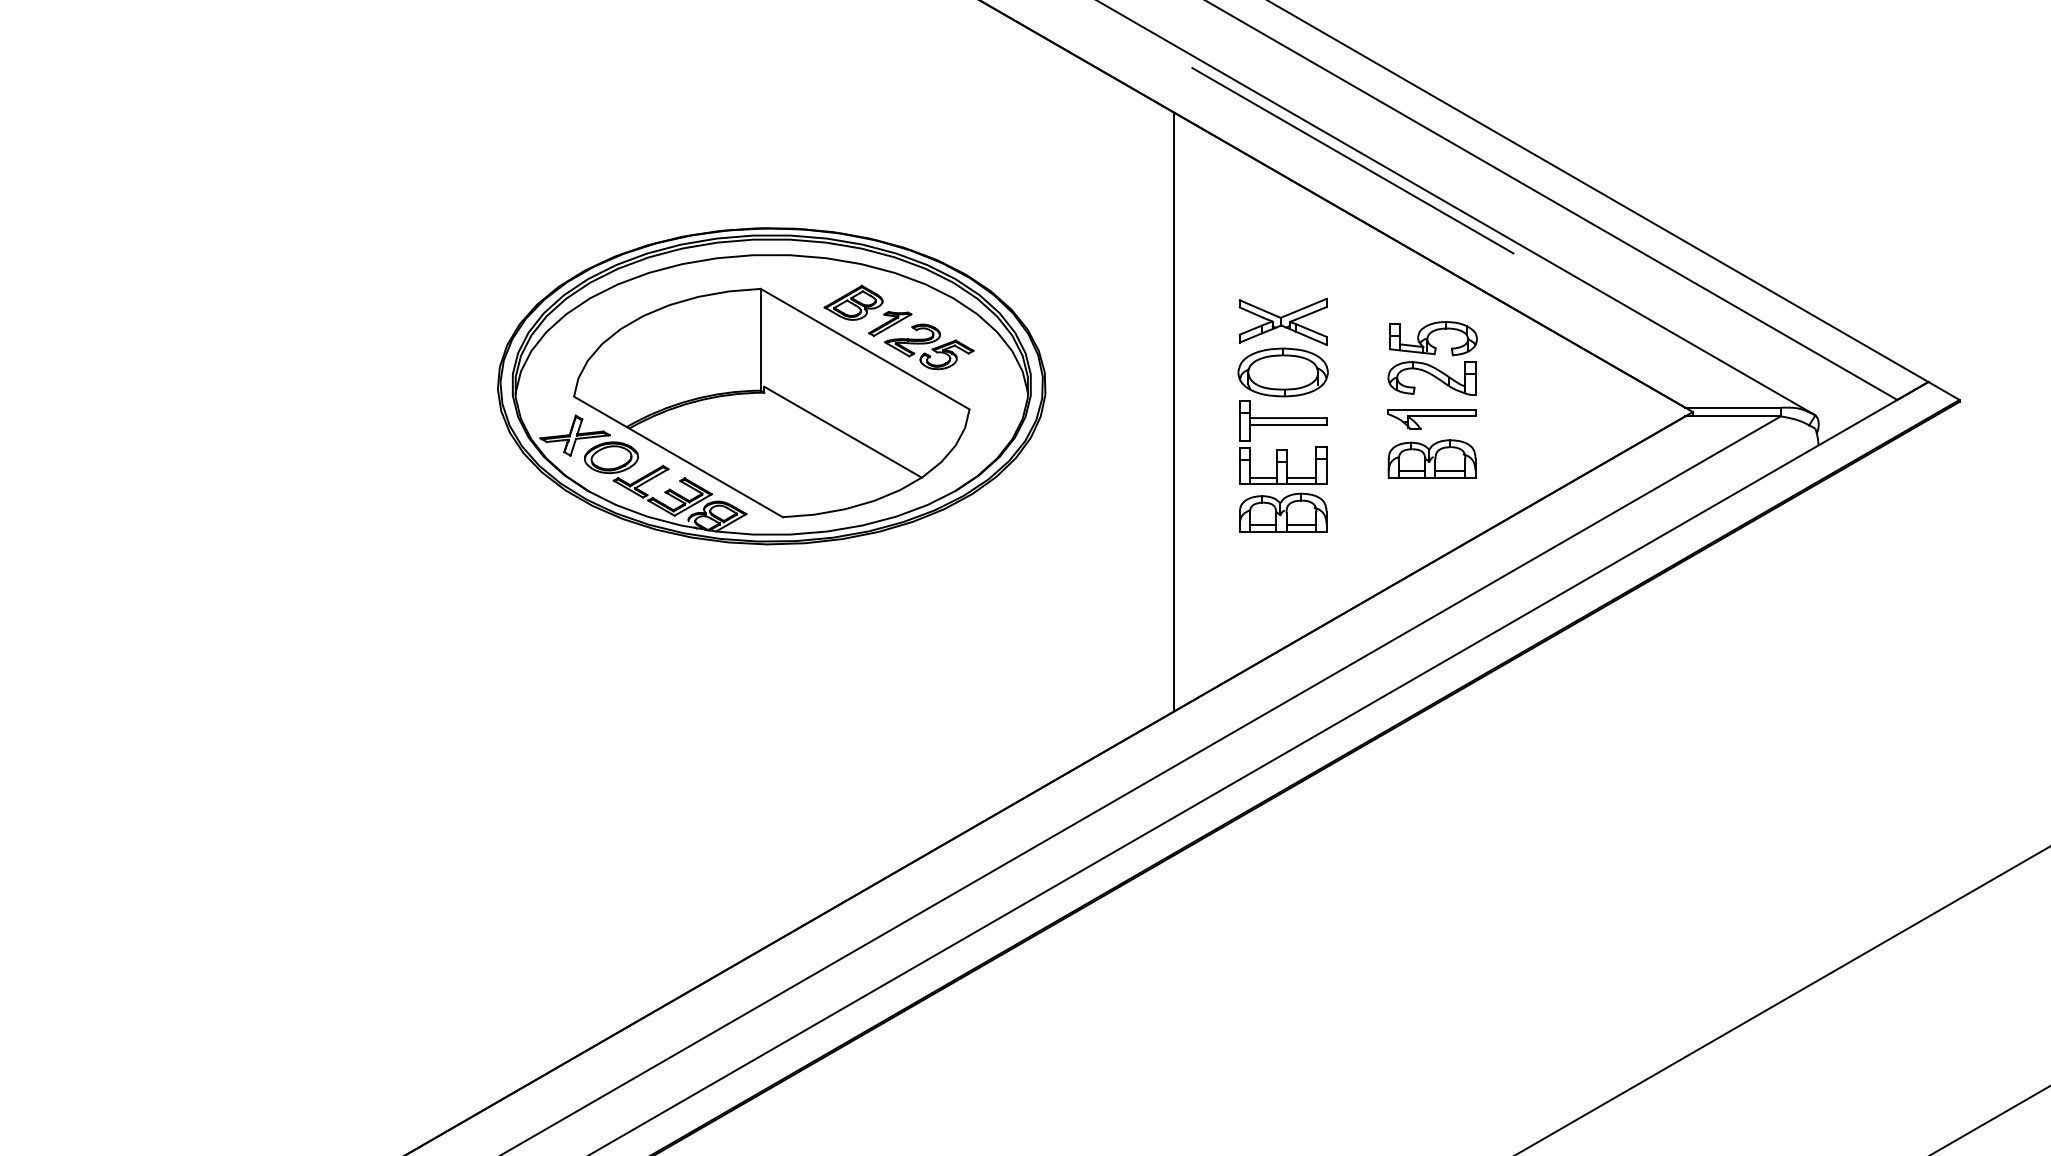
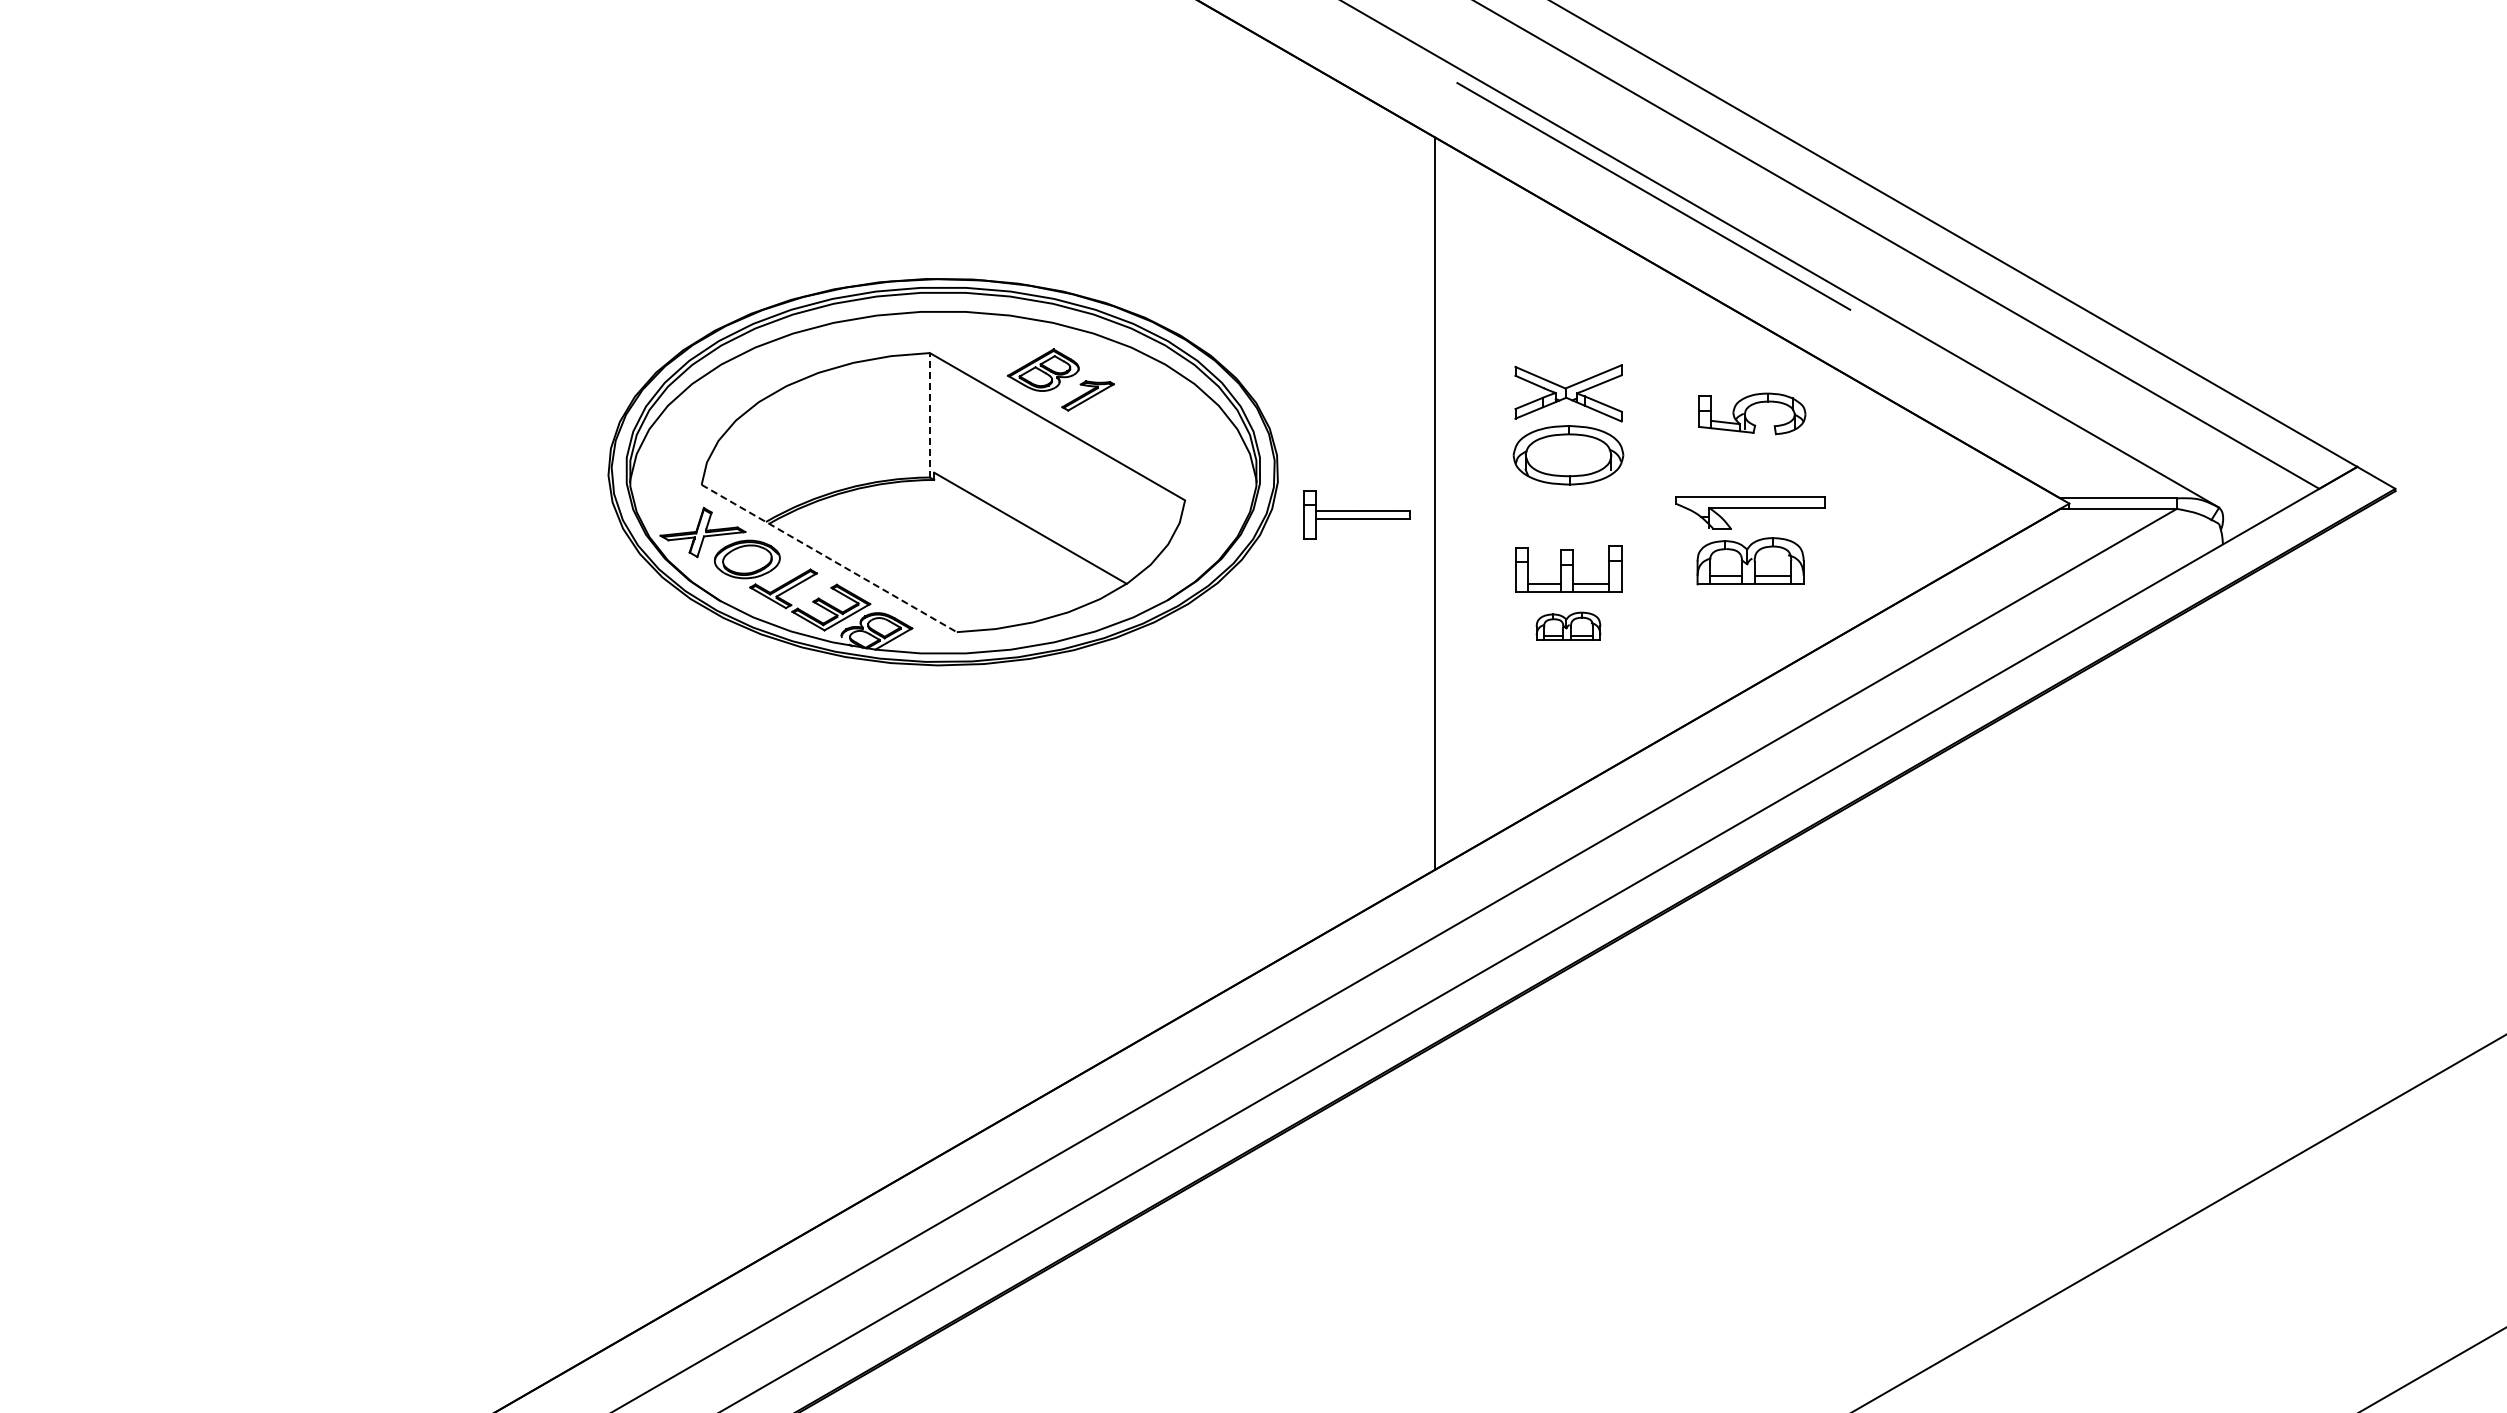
line: (760, 339) -> (929, 414), solid -> dashed
part: (928, 346) -> (1135, 423), removed
part: (1432, 378) -> (1750, 462), removed
part: (1432, 419) -> (1750, 512), size x1.4
part: (1283, 420) -> (1356, 514), moved
line: (678, 456) -> (829, 558), solid -> dashed
part: (1283, 512) -> (1568, 626), size x0.6

